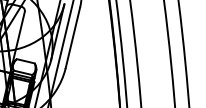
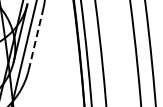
line: (72, 38) -> (35, 39), solid -> dashed

